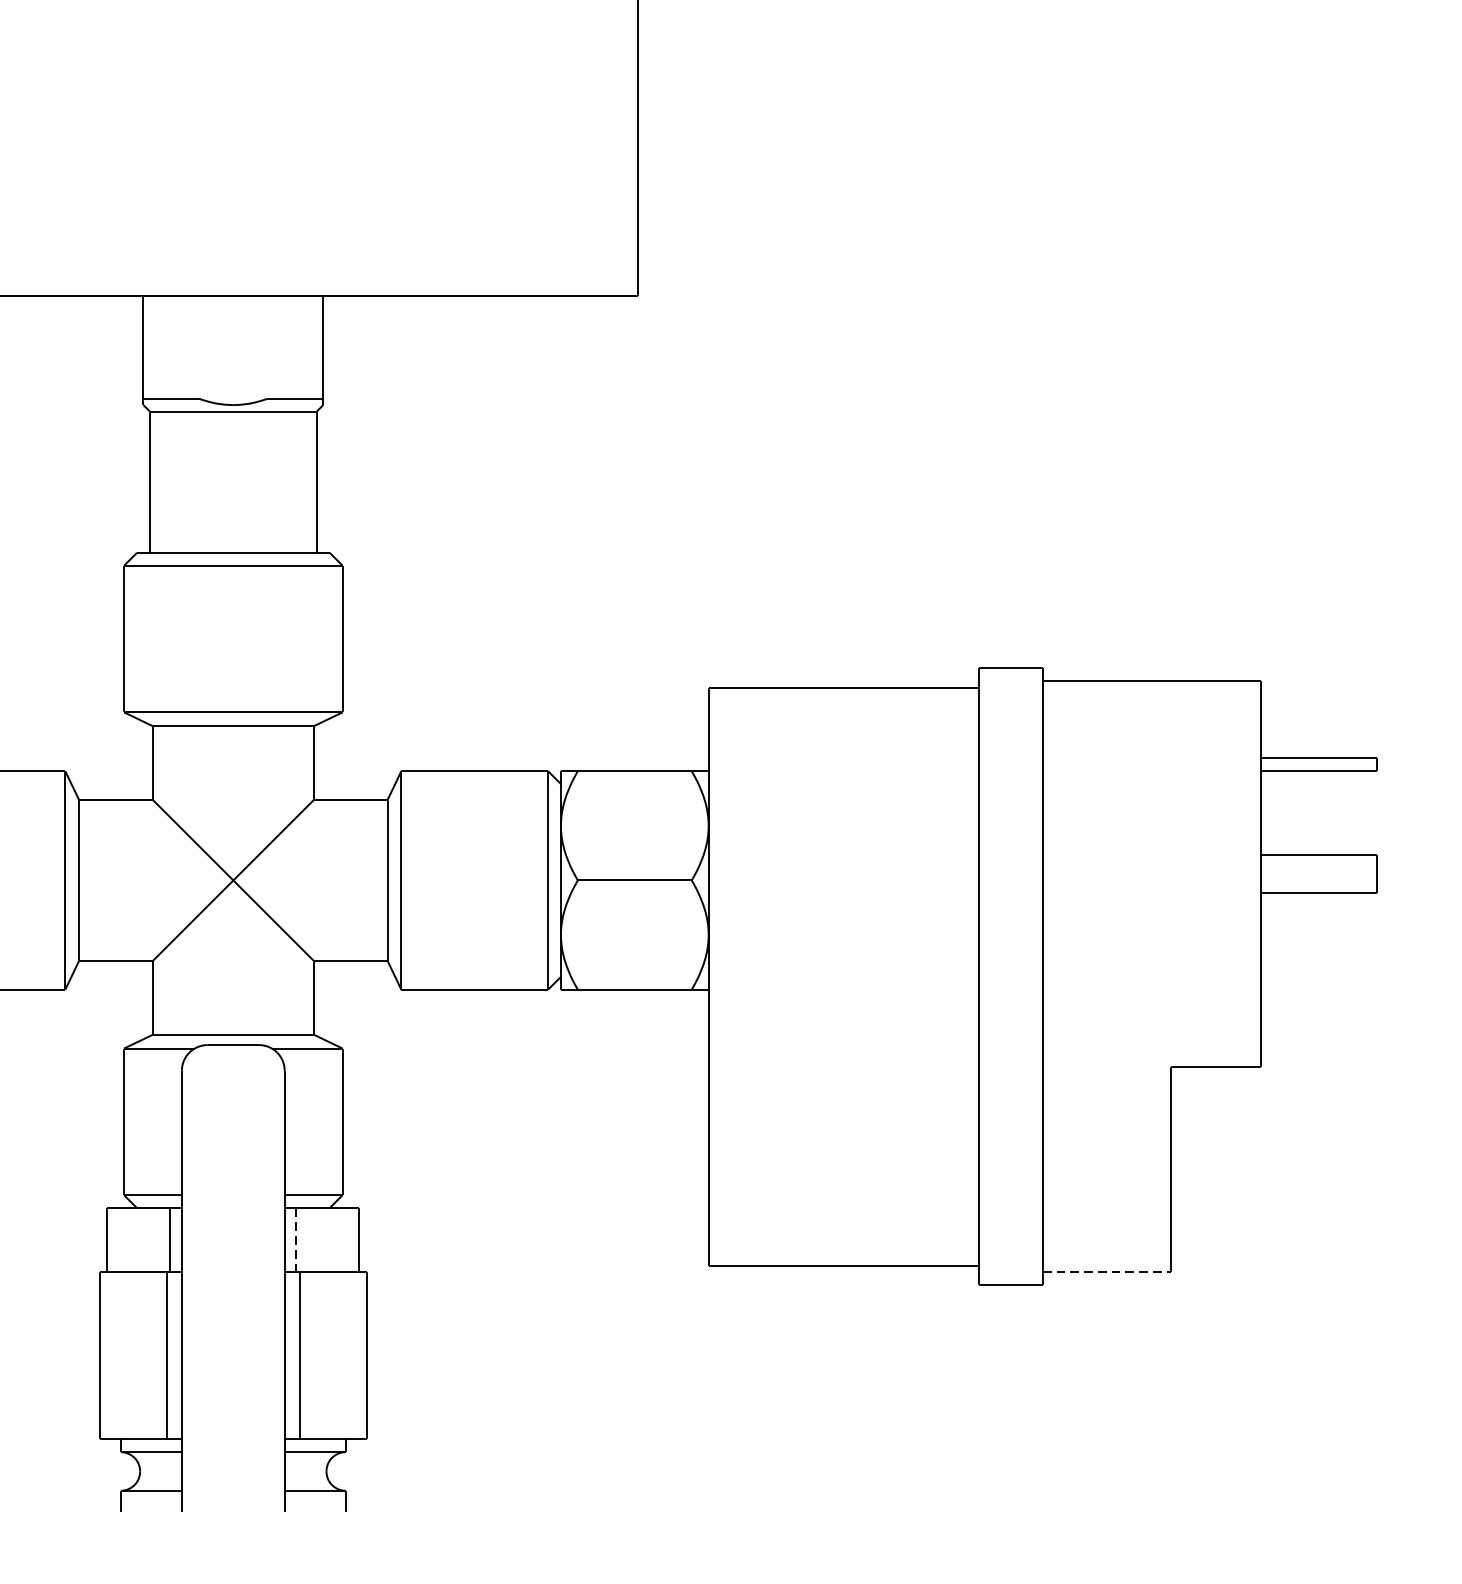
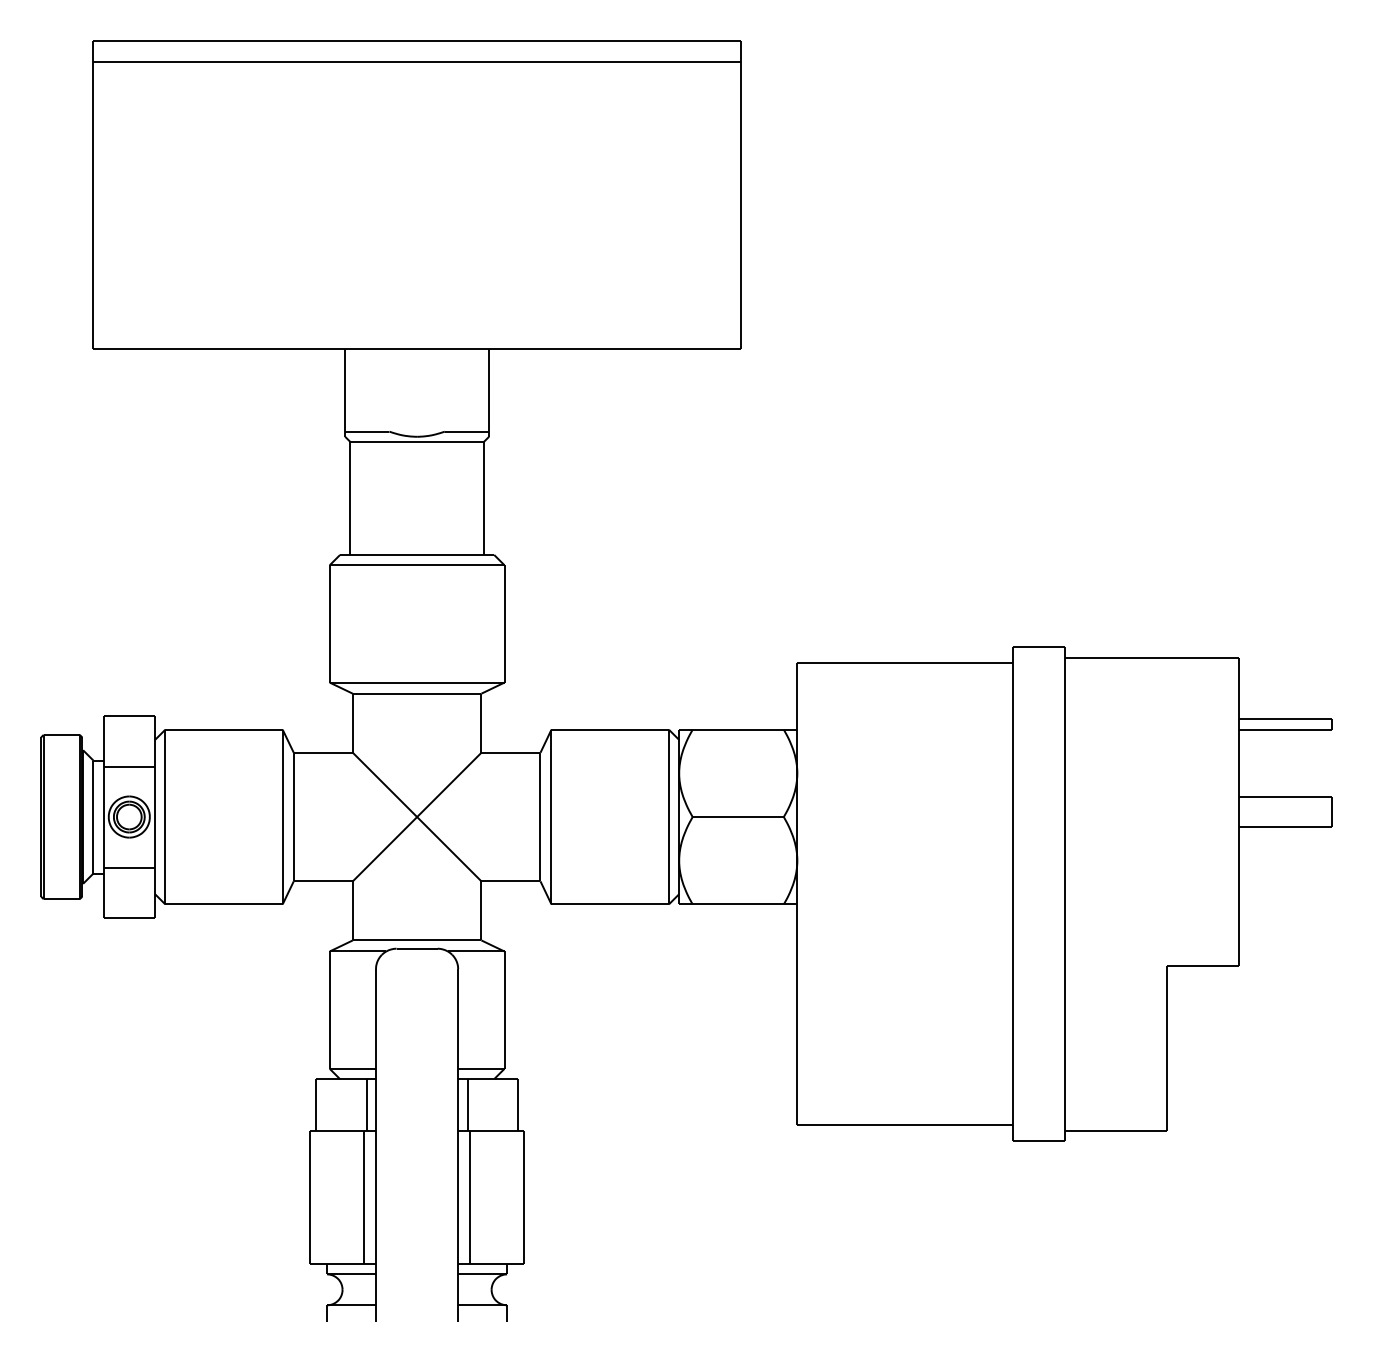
line: (296, 1239) -> (467, 1104), dashed -> solid
line: (1107, 1272) -> (1116, 1130), dashed -> solid

